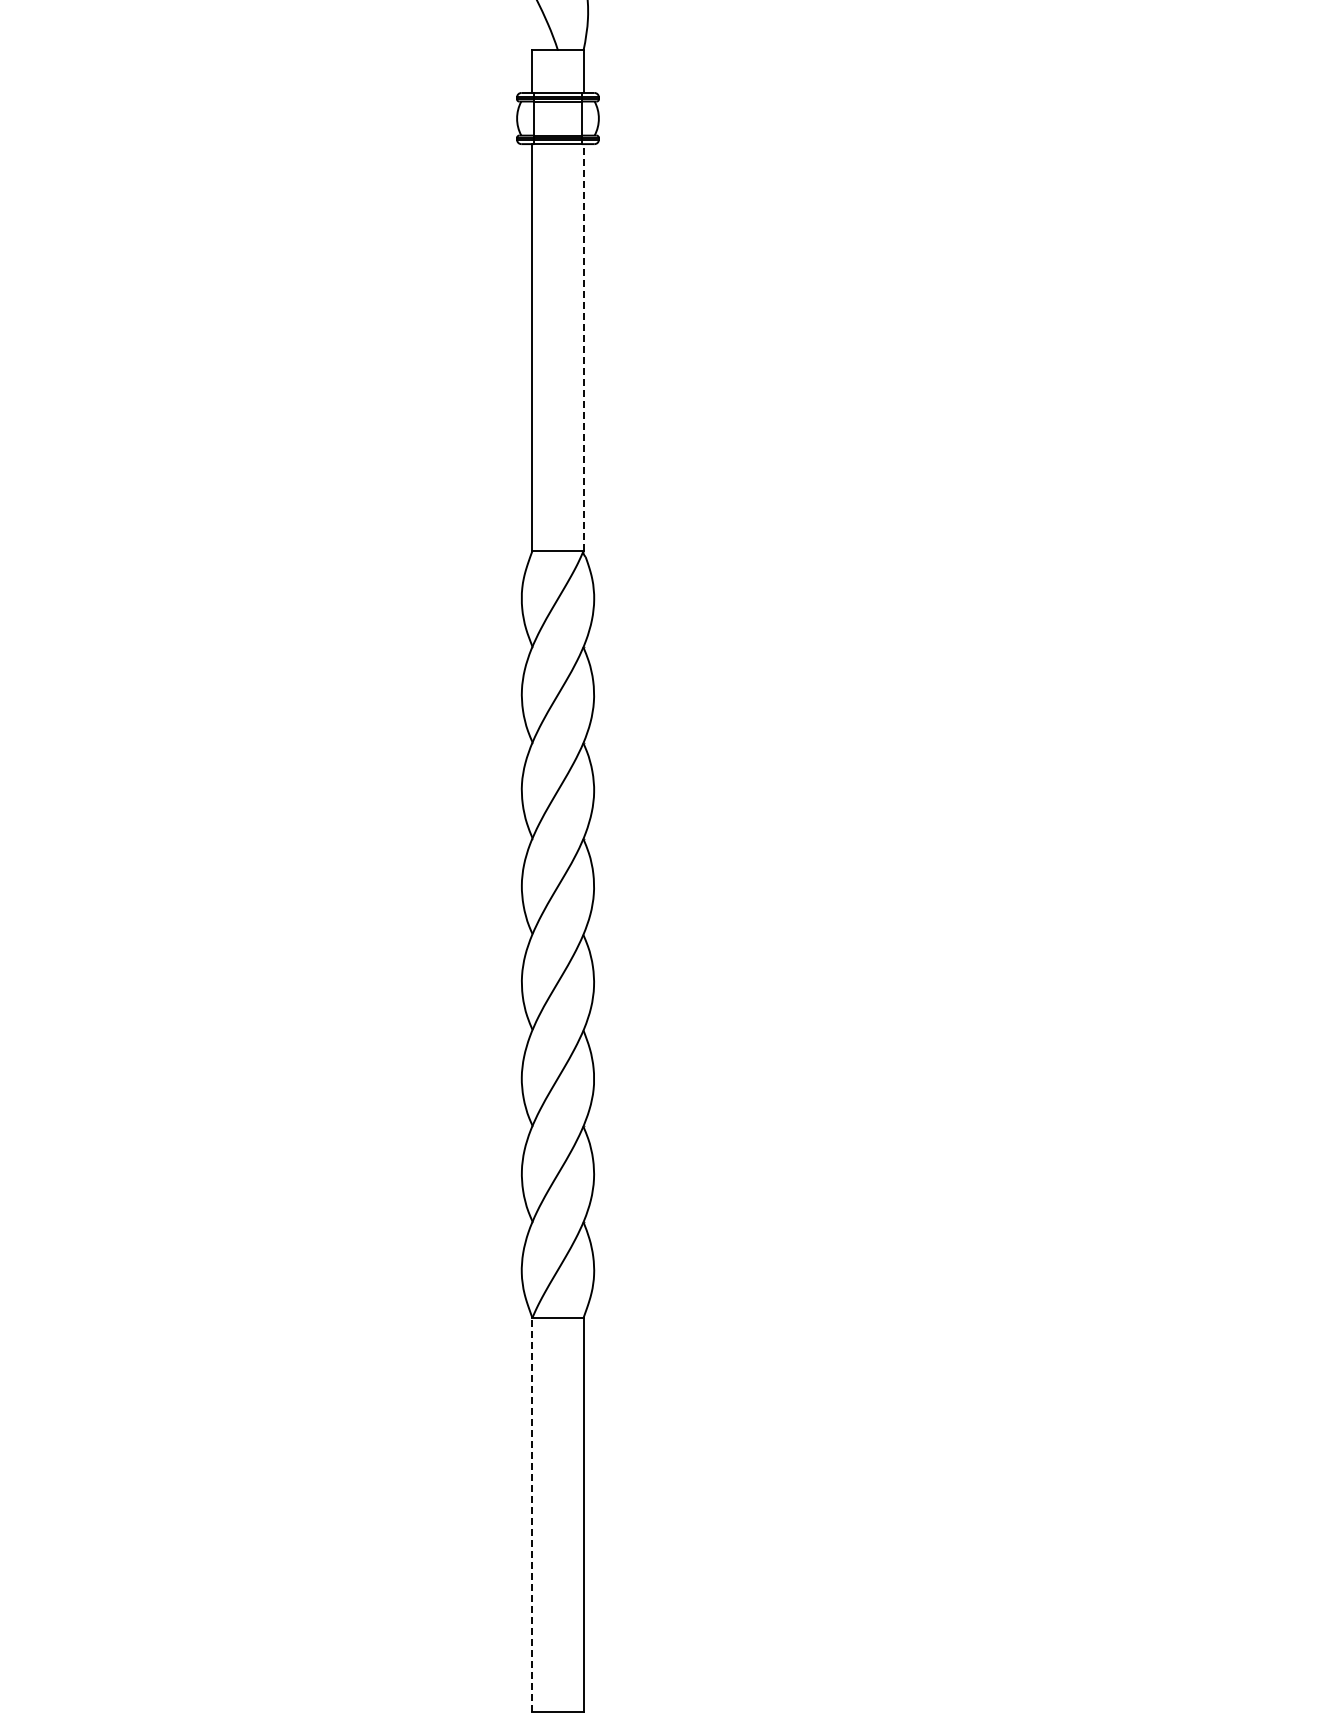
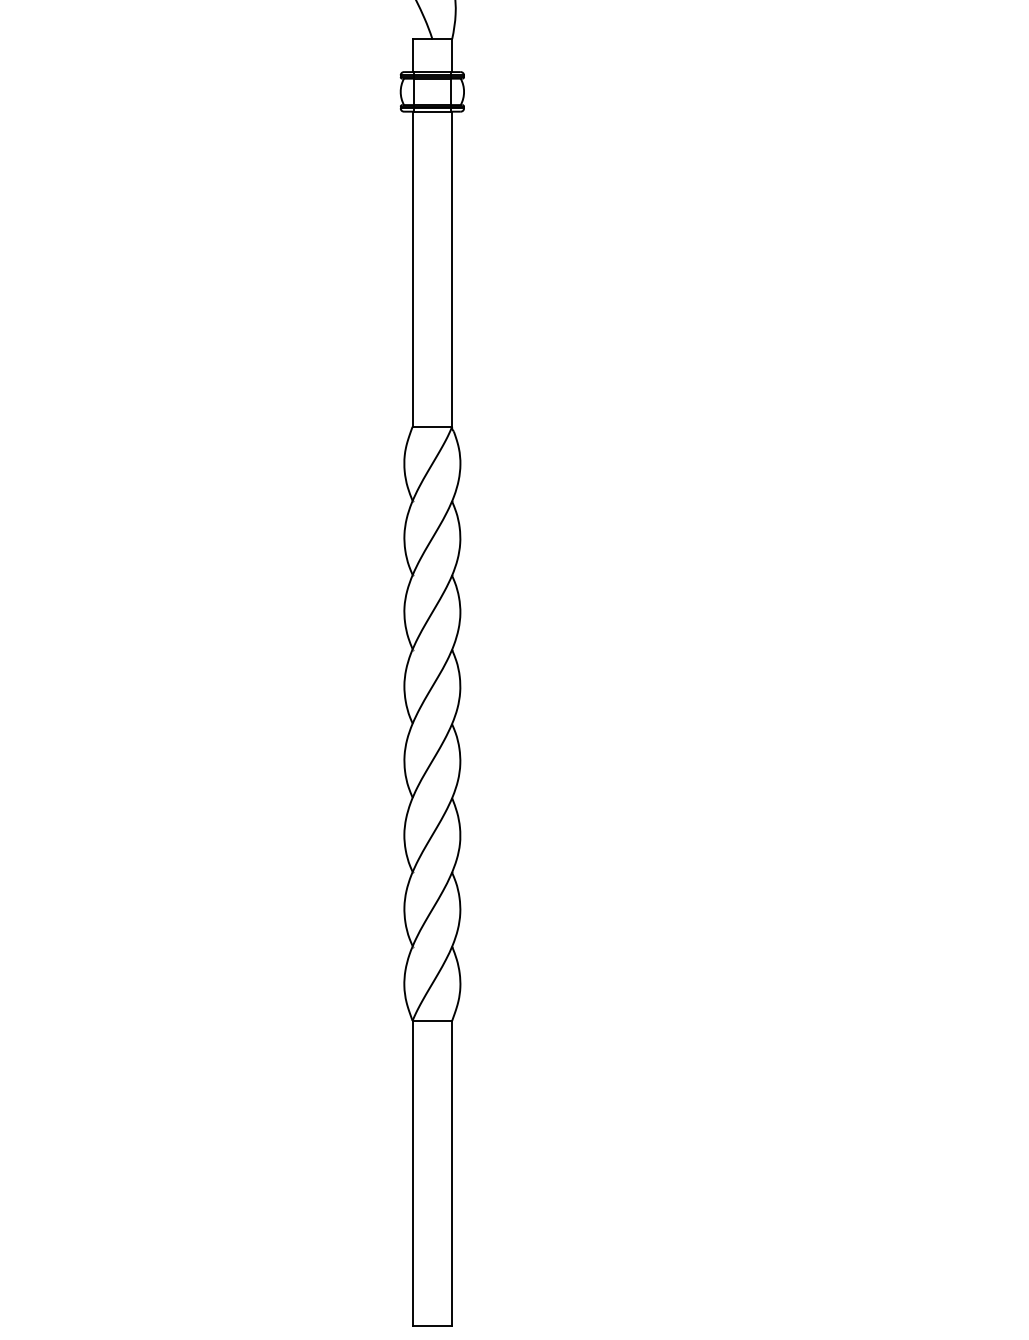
line: (583, 347) -> (452, 269), dashed -> solid
line: (532, 1514) -> (412, 1173), dashed -> solid

